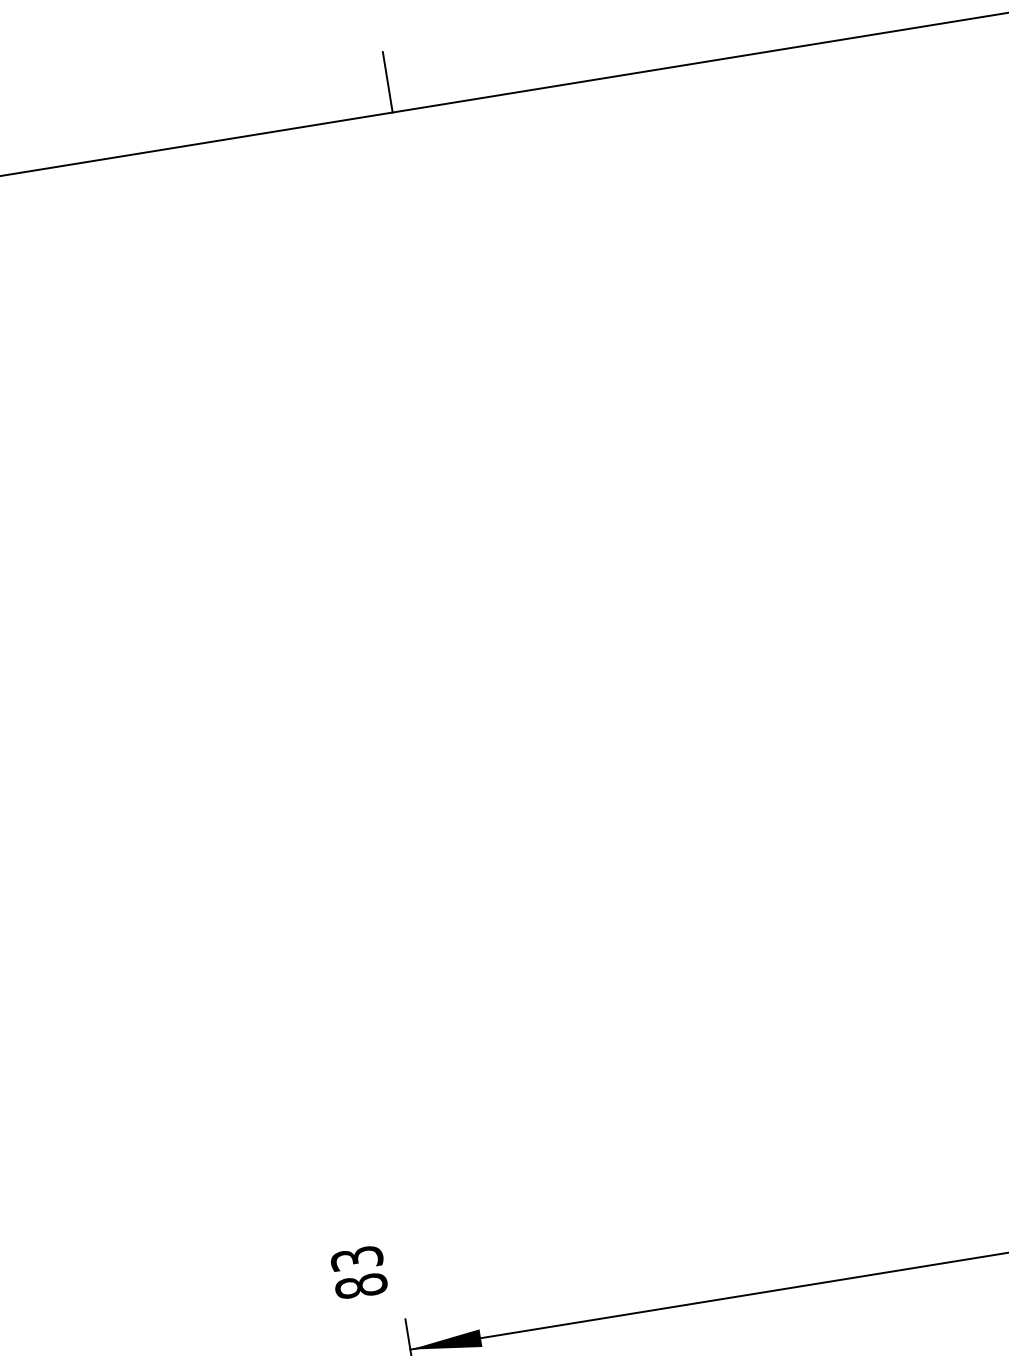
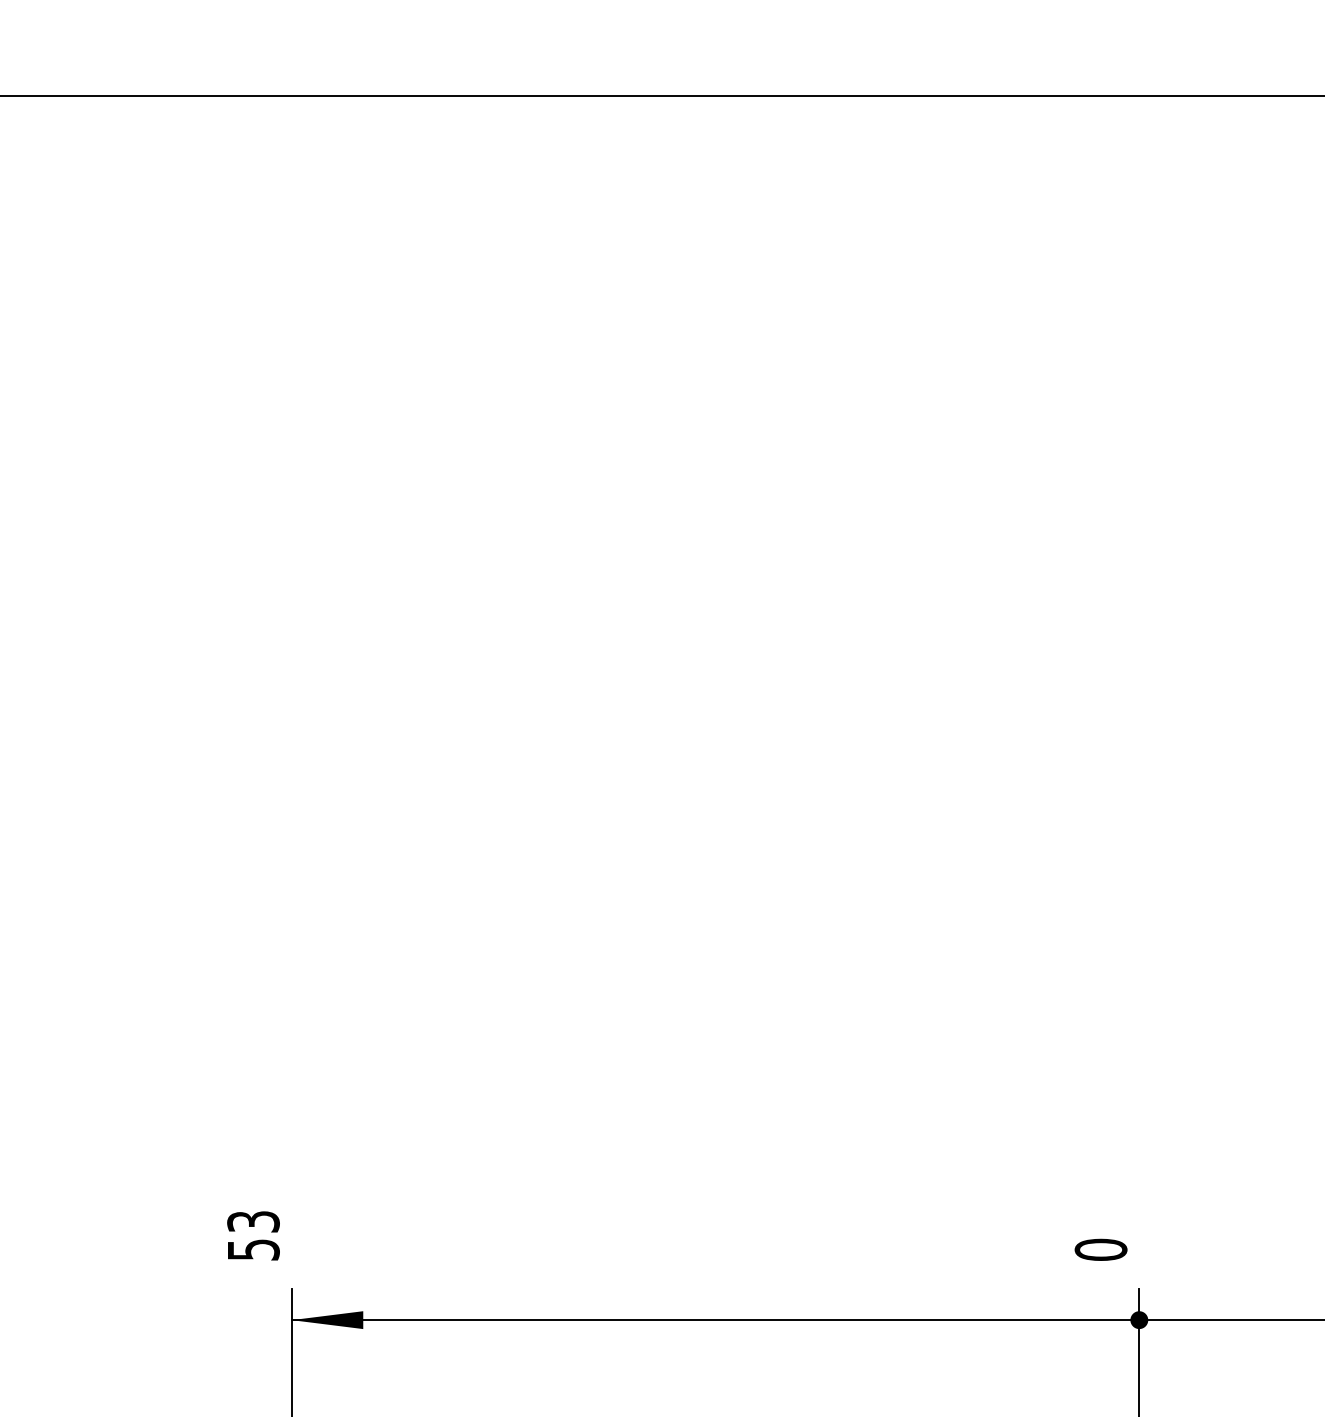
line: (388, 82) -> (472, 65), removed
text: (361, 1285) -> (253, 1249), 83 -> 53

